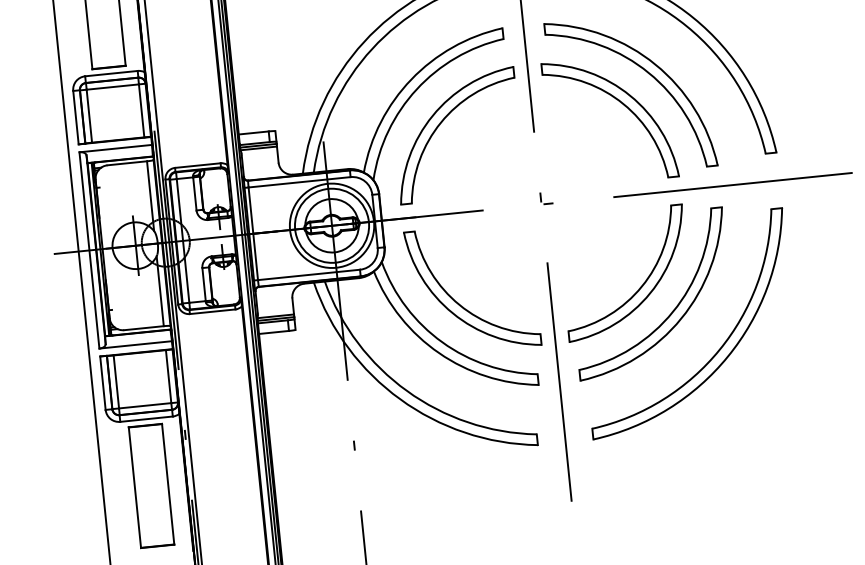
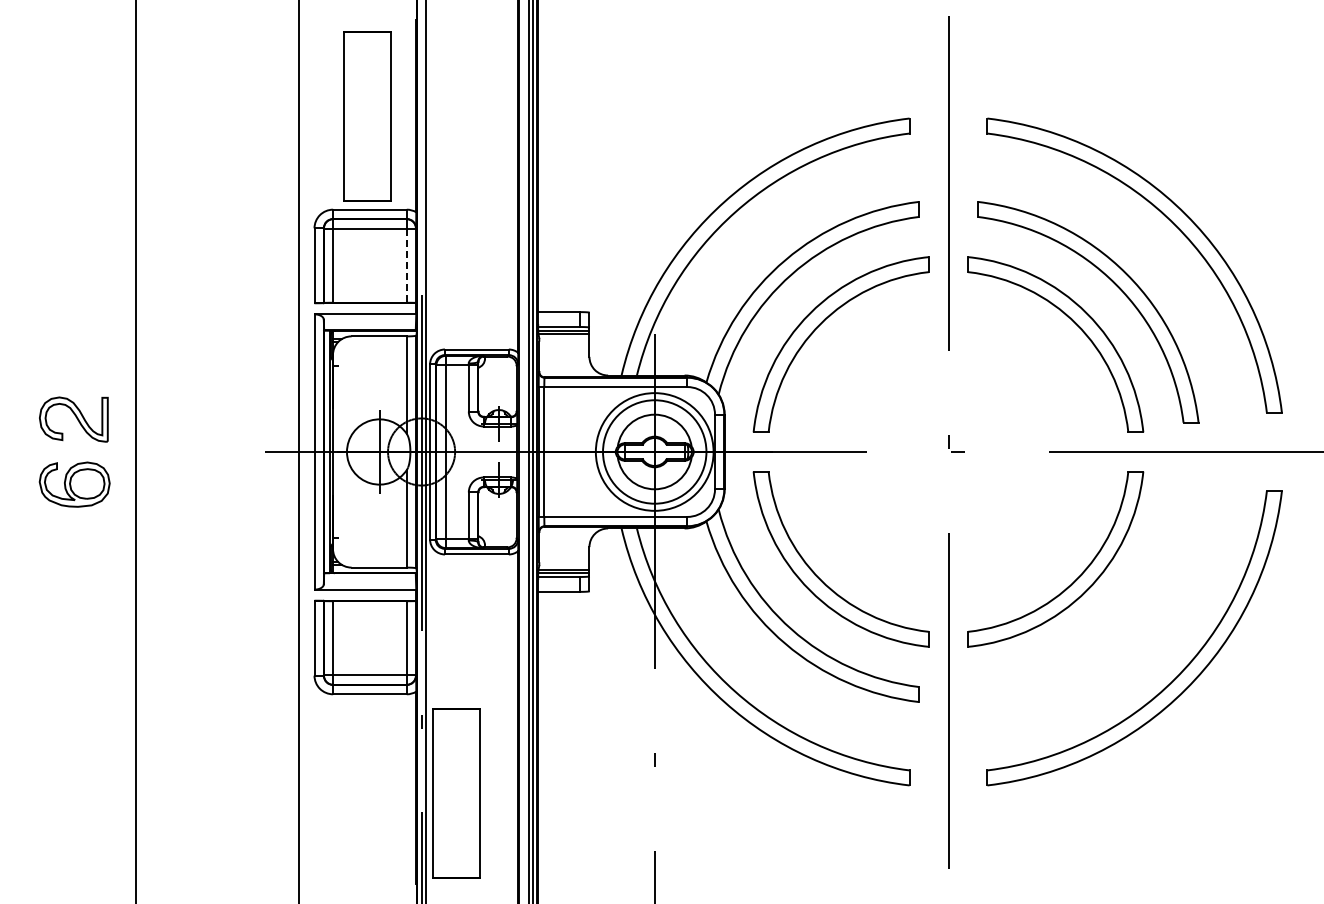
line: (141, 111) -> (406, 266), solid -> dashed
part: (672, 311) -> (1115, 618), removed
part: (151, 485) -> (456, 793), moved

